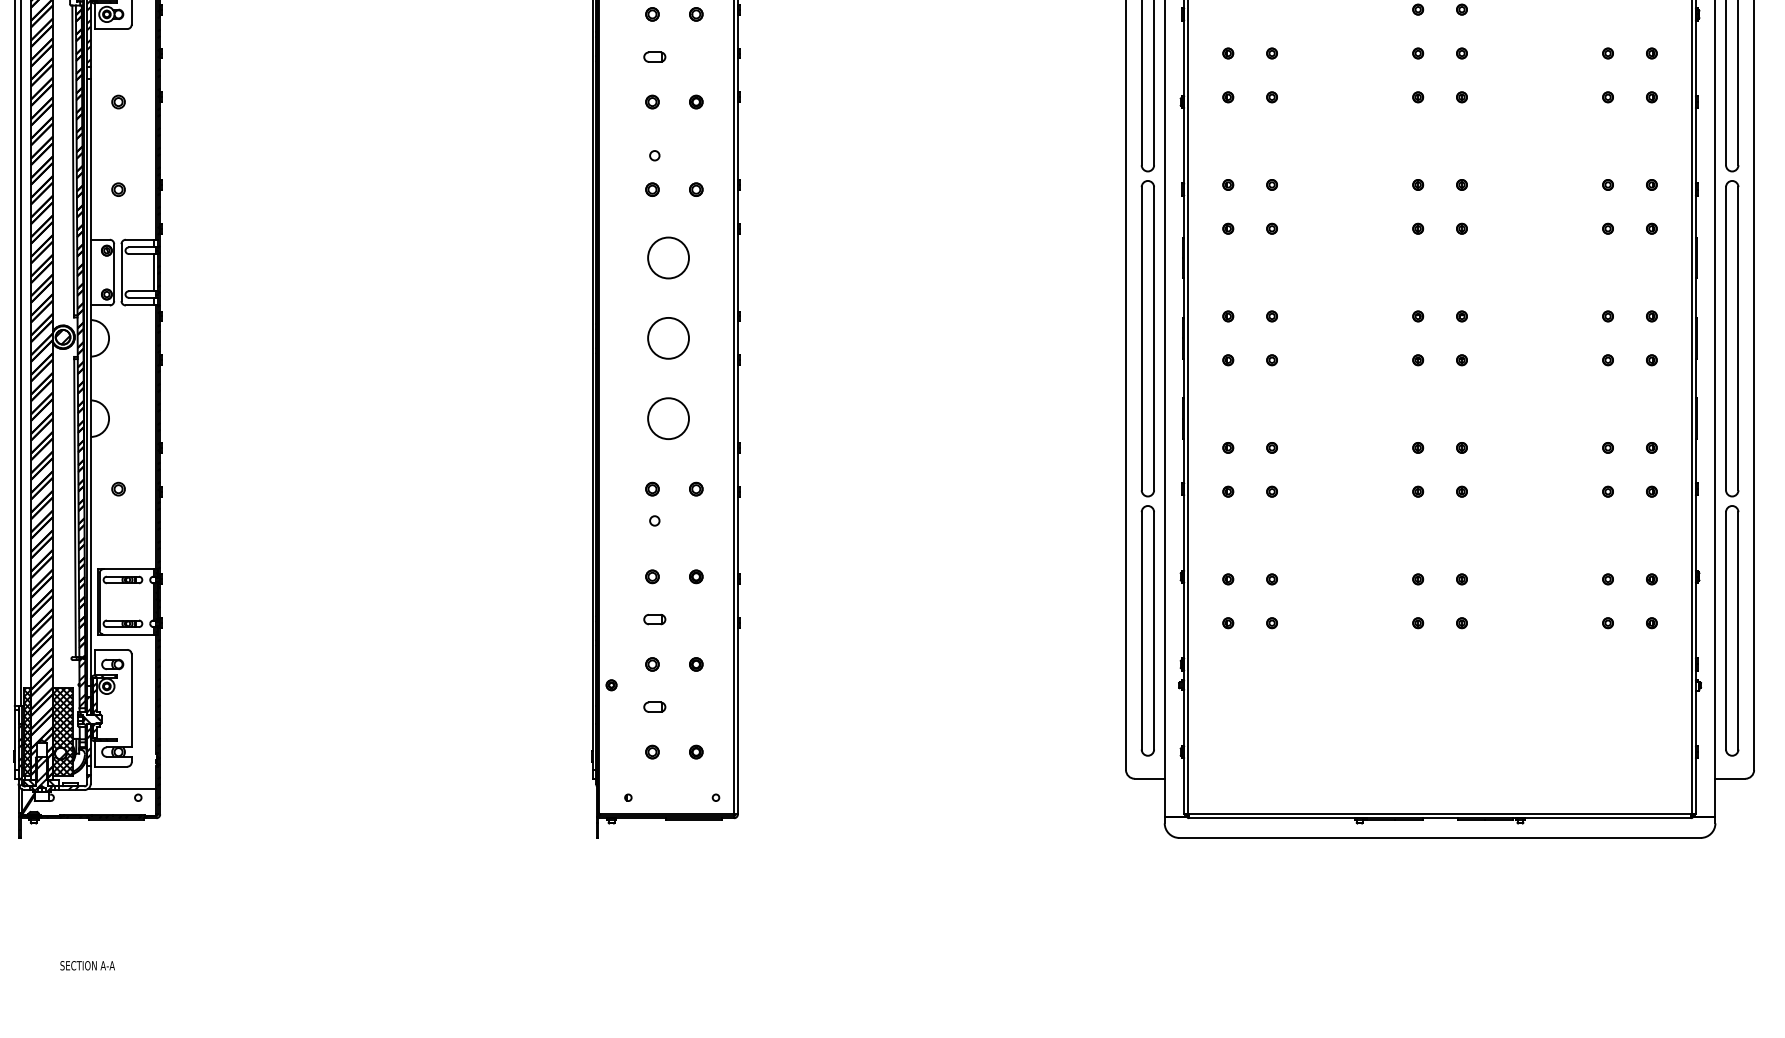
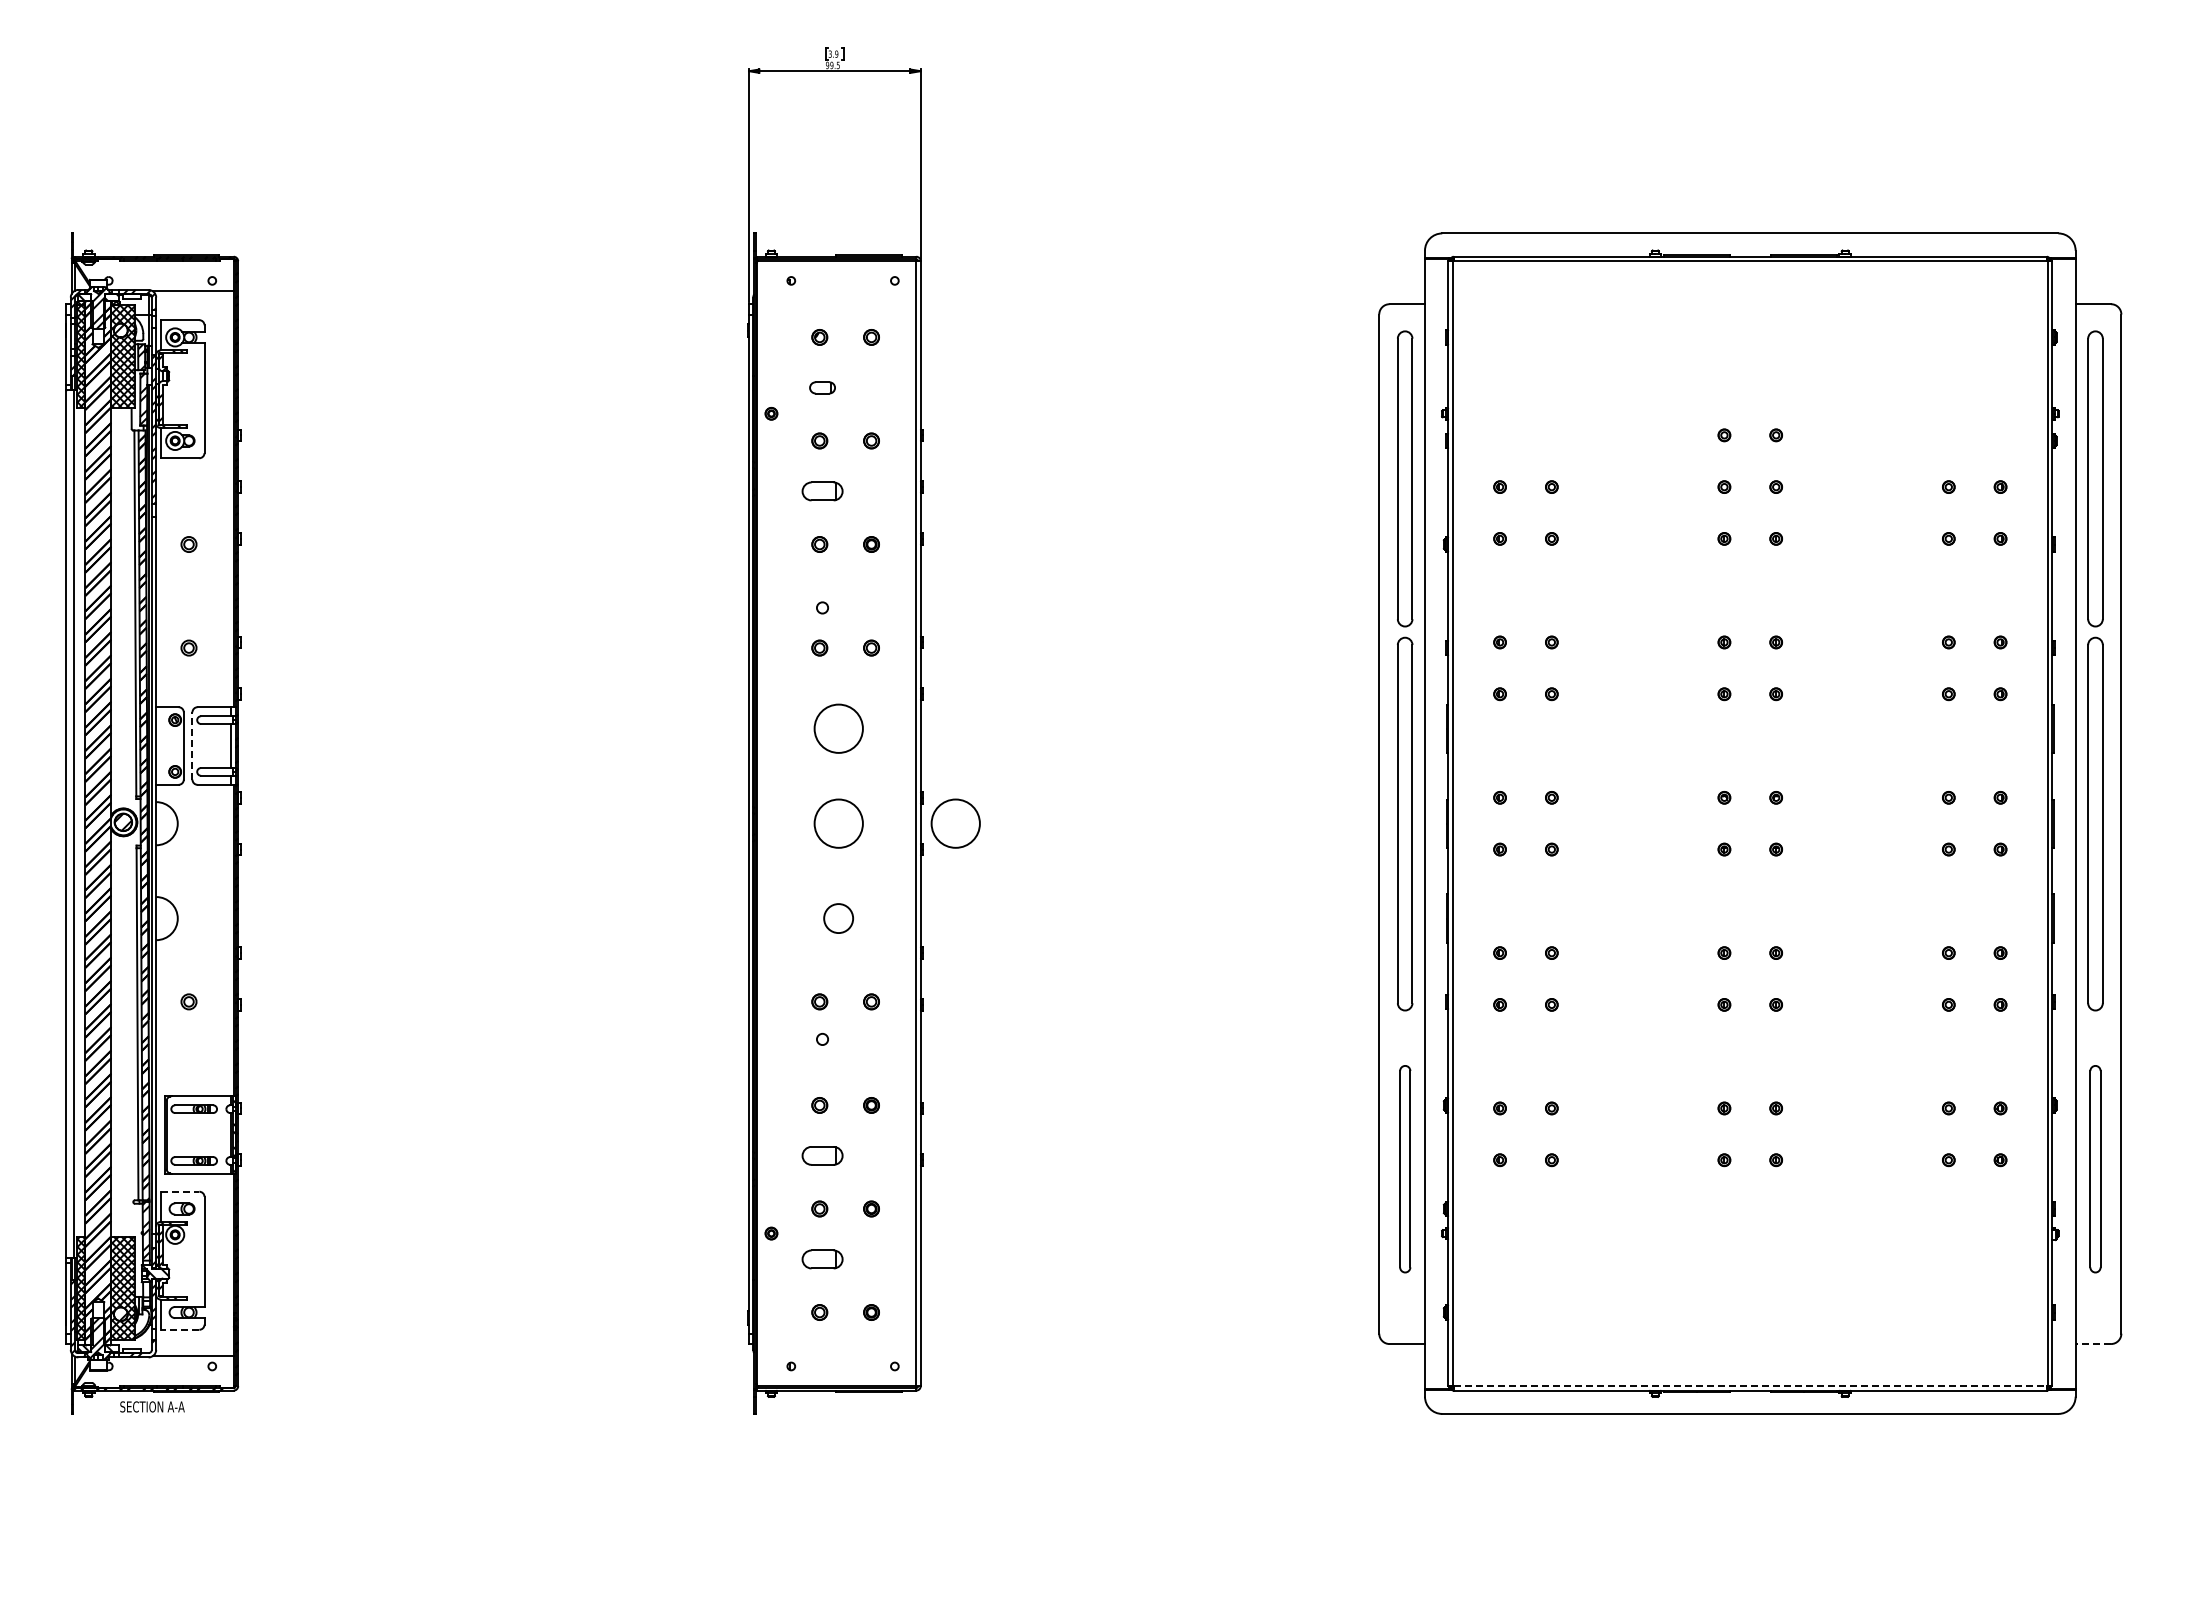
part: (654, 57) -> (822, 491), size x1.6
line: (121, 273) -> (192, 746), solid -> dashed
circle: (767, 338) -> (955, 823), added
circle: (668, 418) -> (838, 918), size x0.6
part: (654, 619) -> (822, 1155), size x1.6
part: (1148, 630) -> (1405, 1168), size x0.7
part: (1732, 630) -> (2095, 1168), size x0.7
line: (111, 649) -> (180, 1191), solid -> dashed
part: (654, 707) -> (822, 1259), size x1.6
line: (110, 766) -> (179, 1329), solid -> dashed
line: (1730, 779) -> (2093, 1344), solid -> dashed
line: (1440, 814) -> (1750, 1386), solid -> dashed
text: (87, 965) -> (152, 1406), moved

